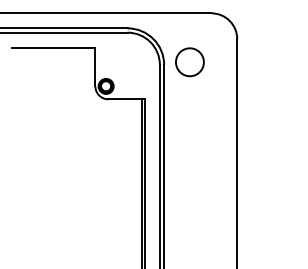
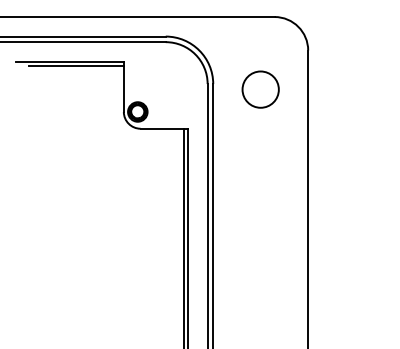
line: (58, 50) -> (75, 65), added
circle: (189, 62) -> (260, 89), moved

